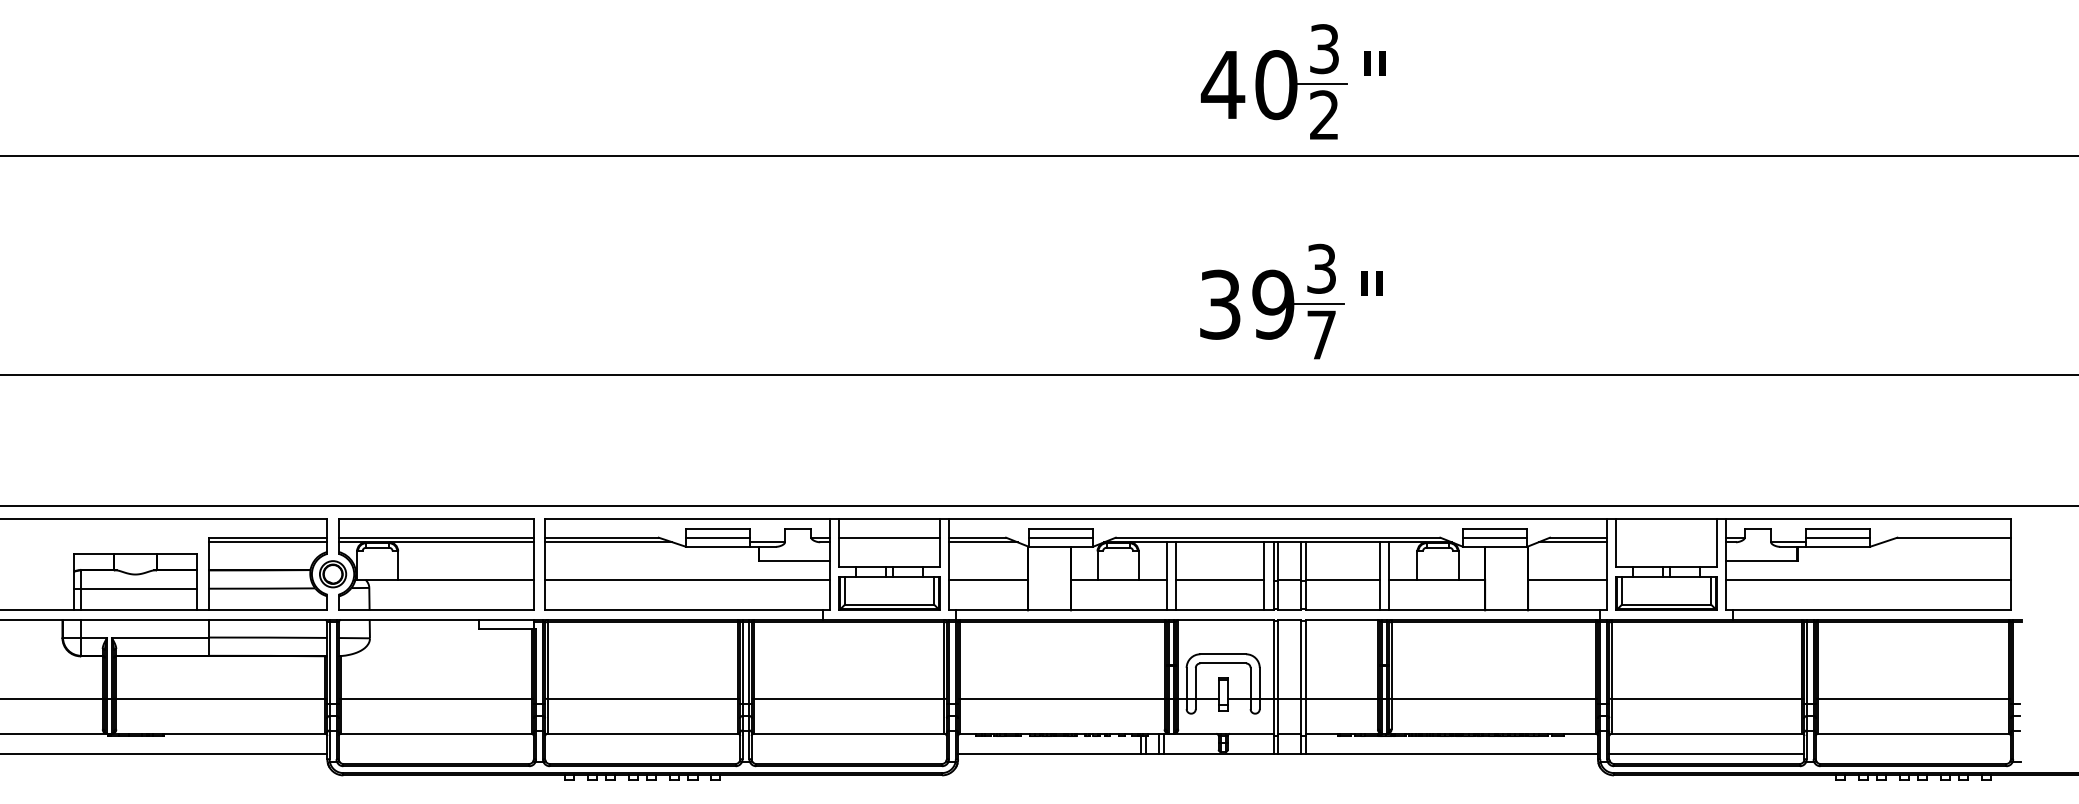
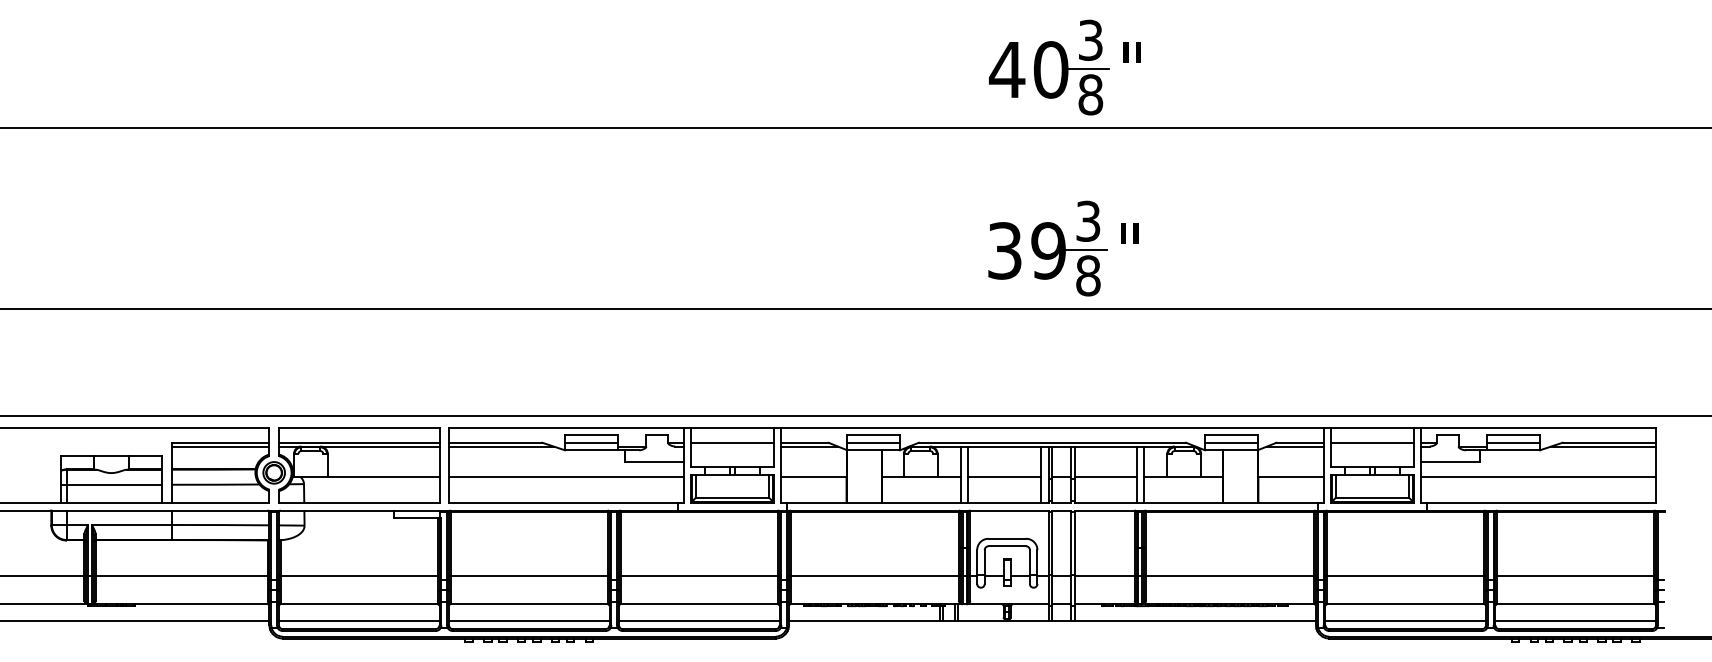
text: (1324, 115) -> (1090, 95), 2 -> 8
text: (1321, 335) -> (1088, 276), 7 -> 8
line: (1666, 537) -> (1372, 442), added
line: (1946, 542) -> (1603, 446), added
line: (435, 754) -> (358, 621), added
line: (642, 754) -> (529, 621), added
line: (848, 754) -> (698, 621), added
line: (1912, 754) -> (1575, 621), added

